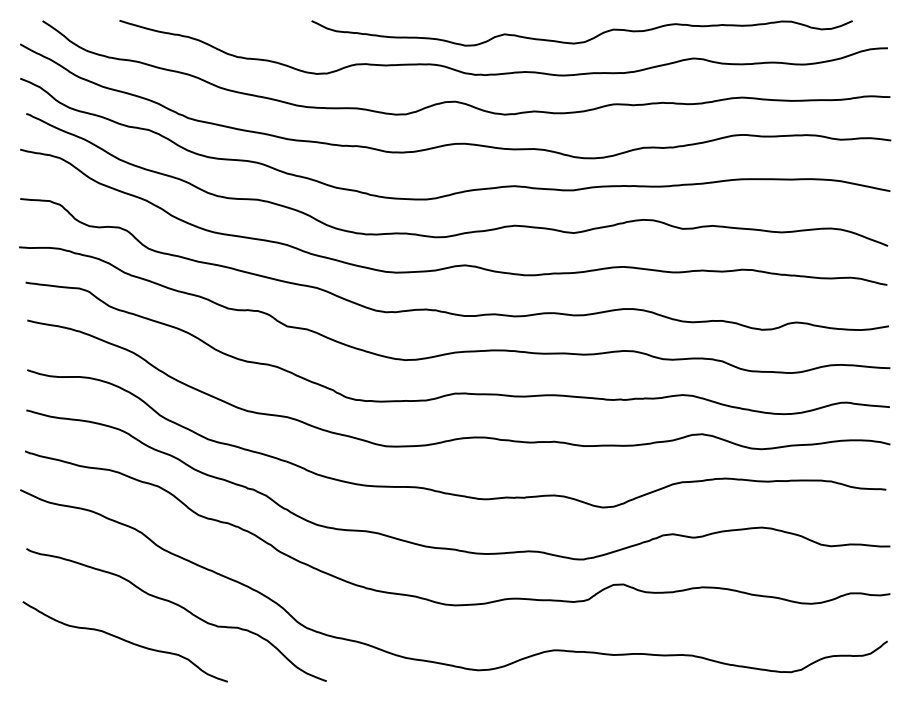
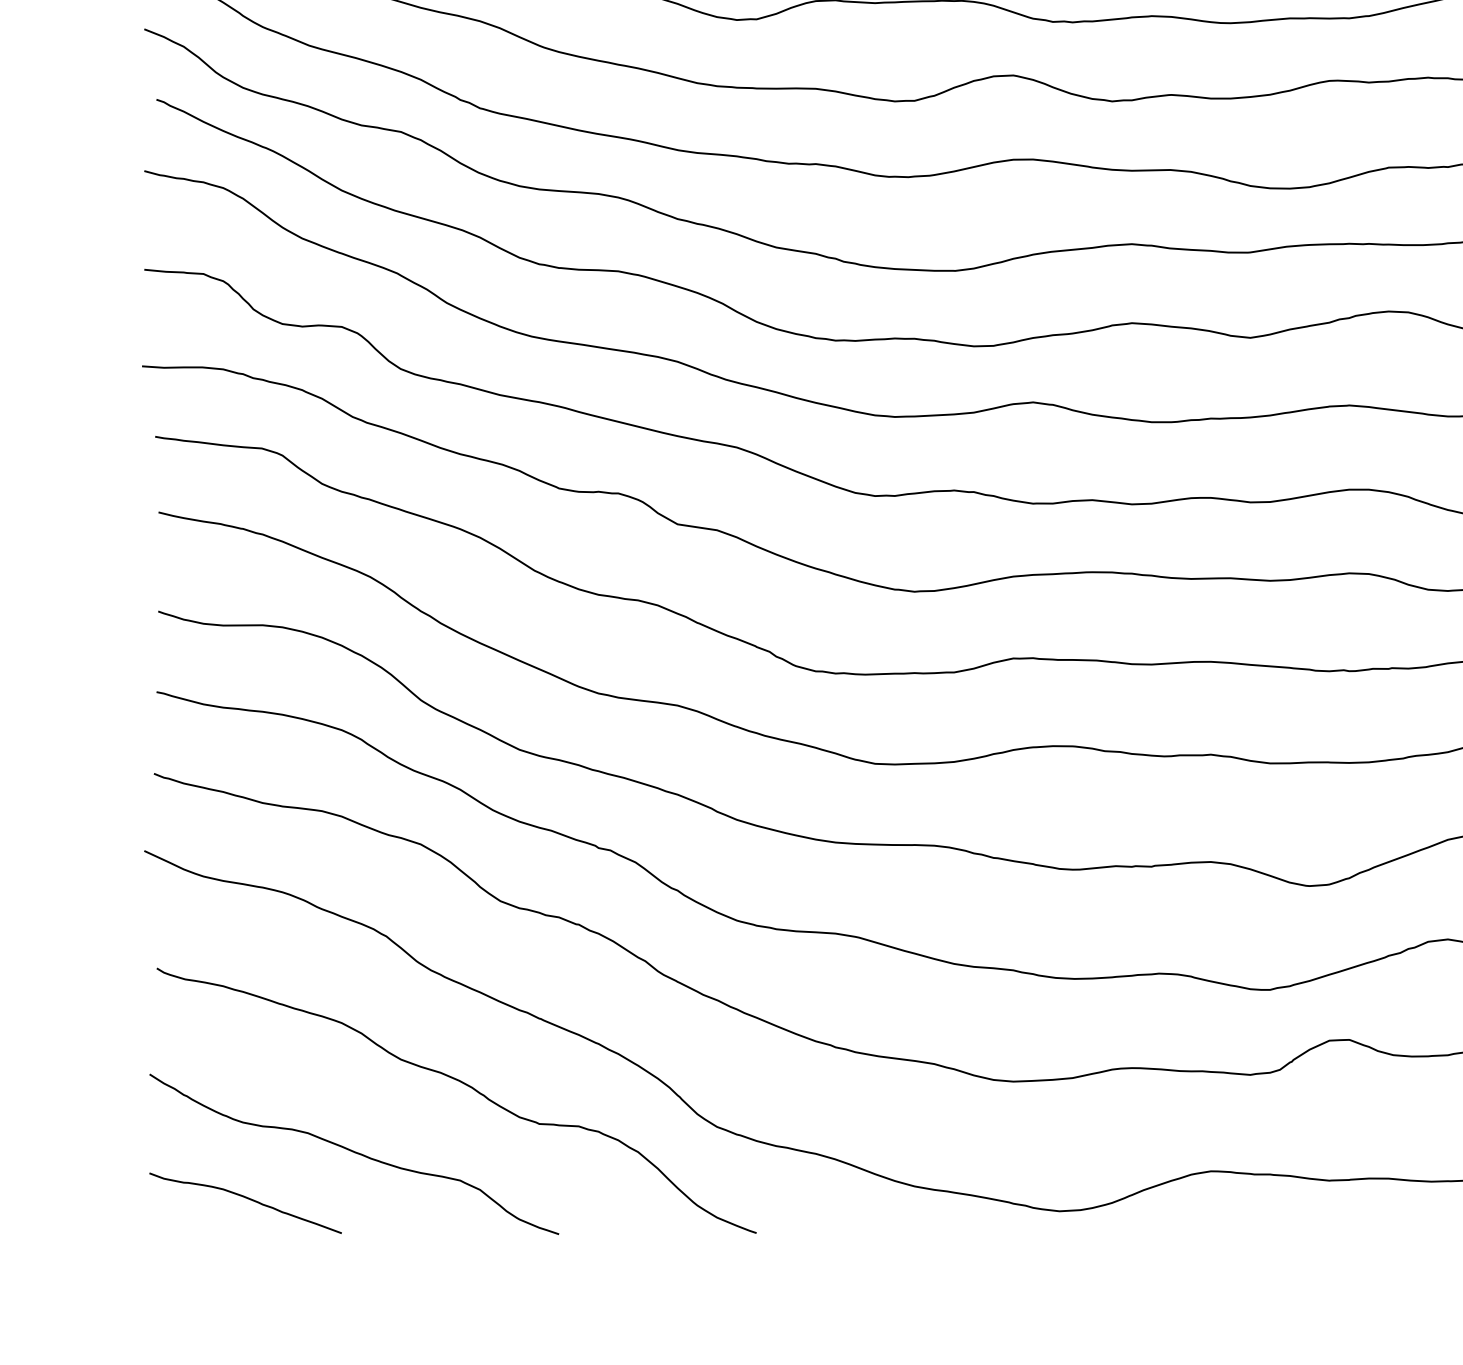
curve: (70, 664) -> (244, 1199), added

